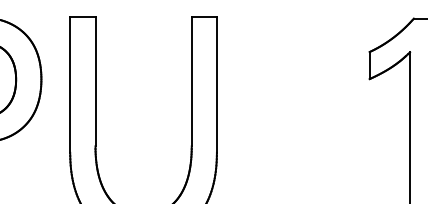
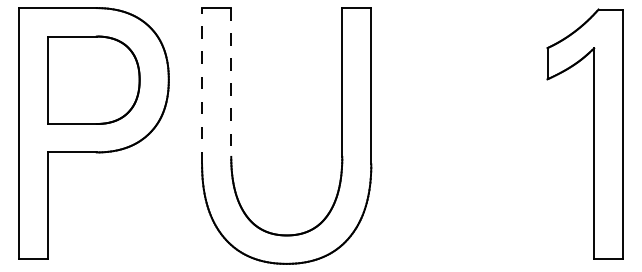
line: (95, 81) -> (231, 82), solid -> dashed
line: (70, 84) -> (202, 85), solid -> dashed

